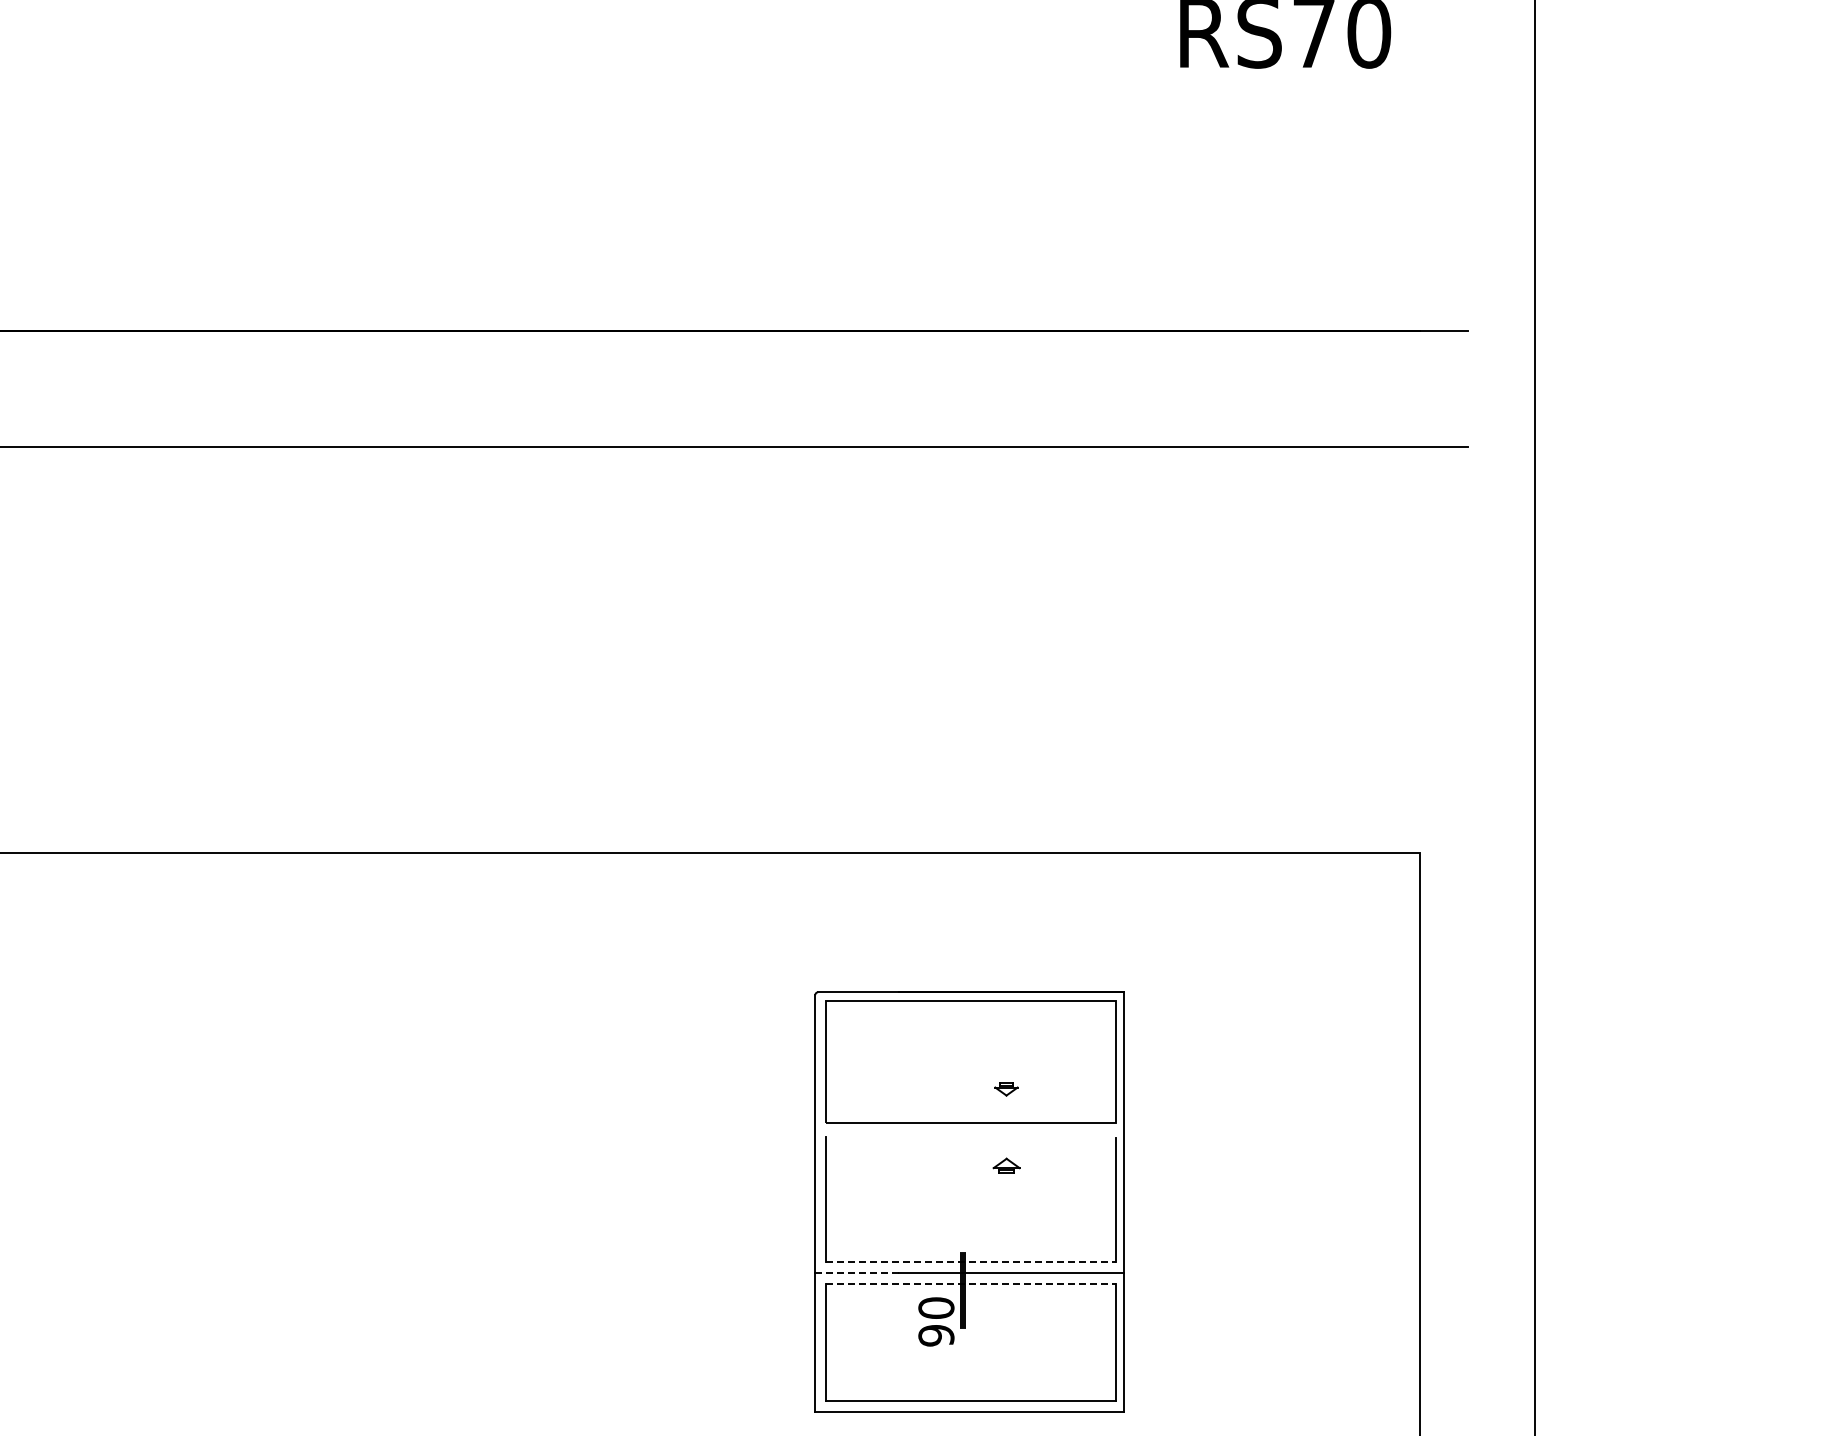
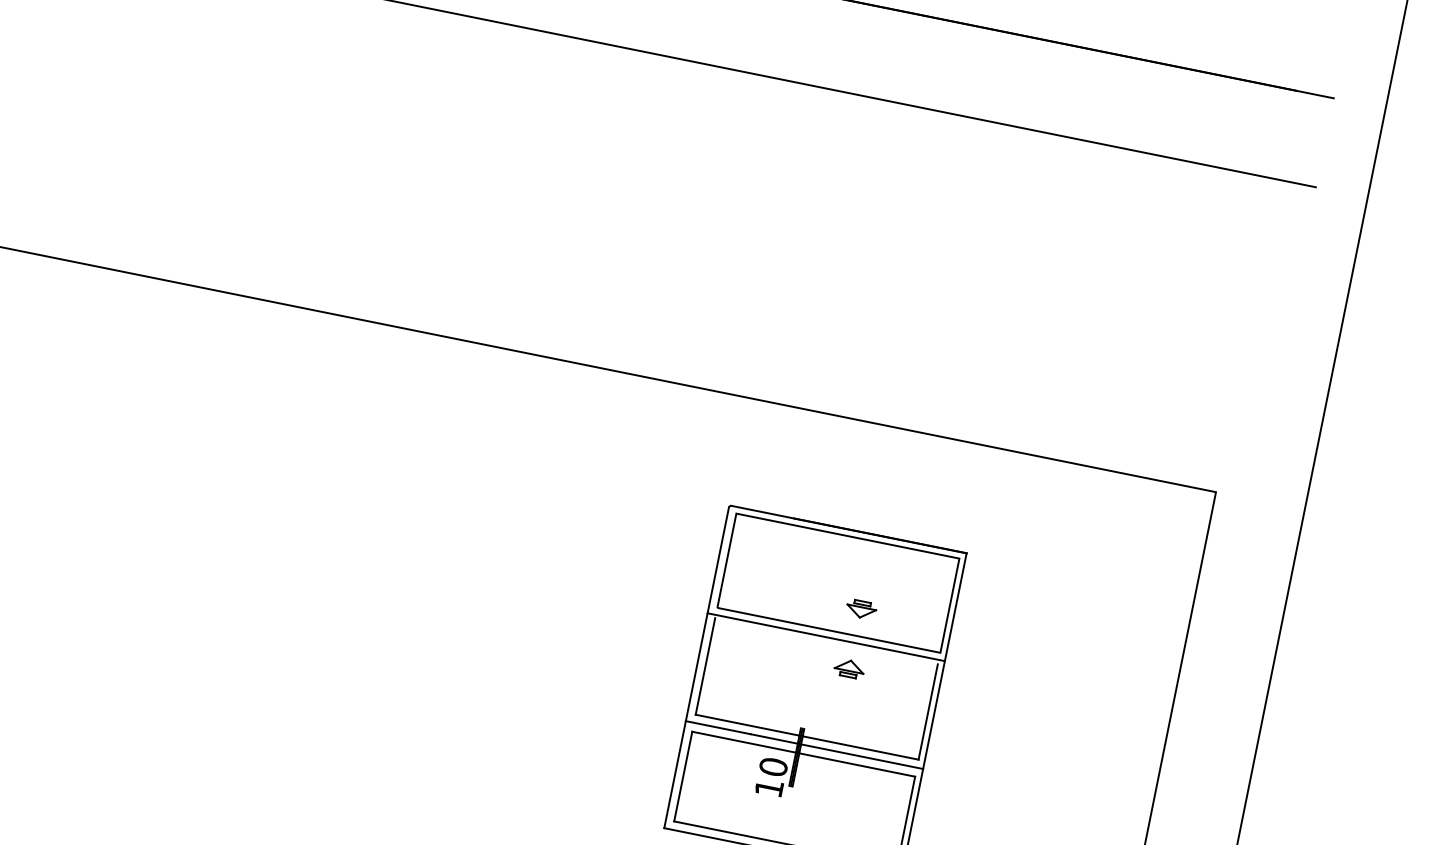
part: (1006, 1089) -> (861, 609), size x1.67
line: (969, 1132) -> (826, 637), added
part: (1006, 1165) -> (849, 668), size x1.43
line: (970, 1262) -> (806, 737), dashed -> solid
line: (856, 1272) -> (717, 727), dashed -> solid
line: (970, 1284) -> (803, 754), dashed -> solid
text: (936, 1335) -> (769, 788), 90 -> 10

